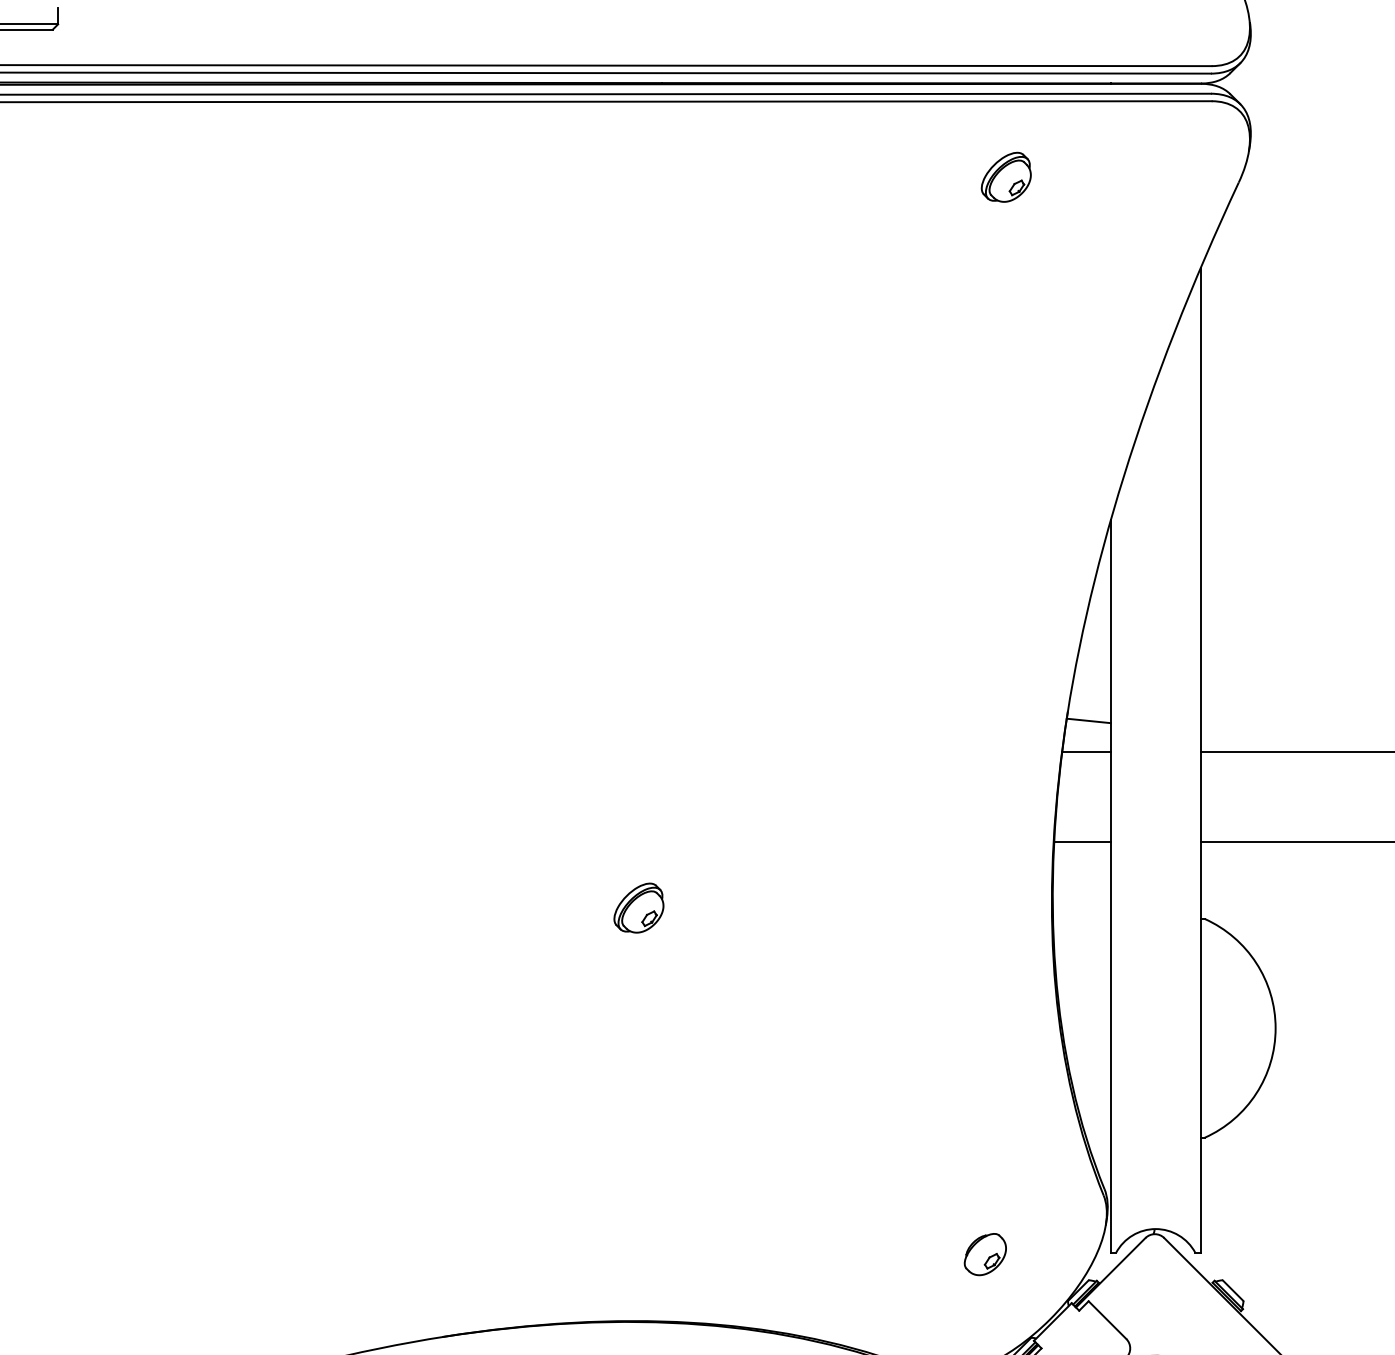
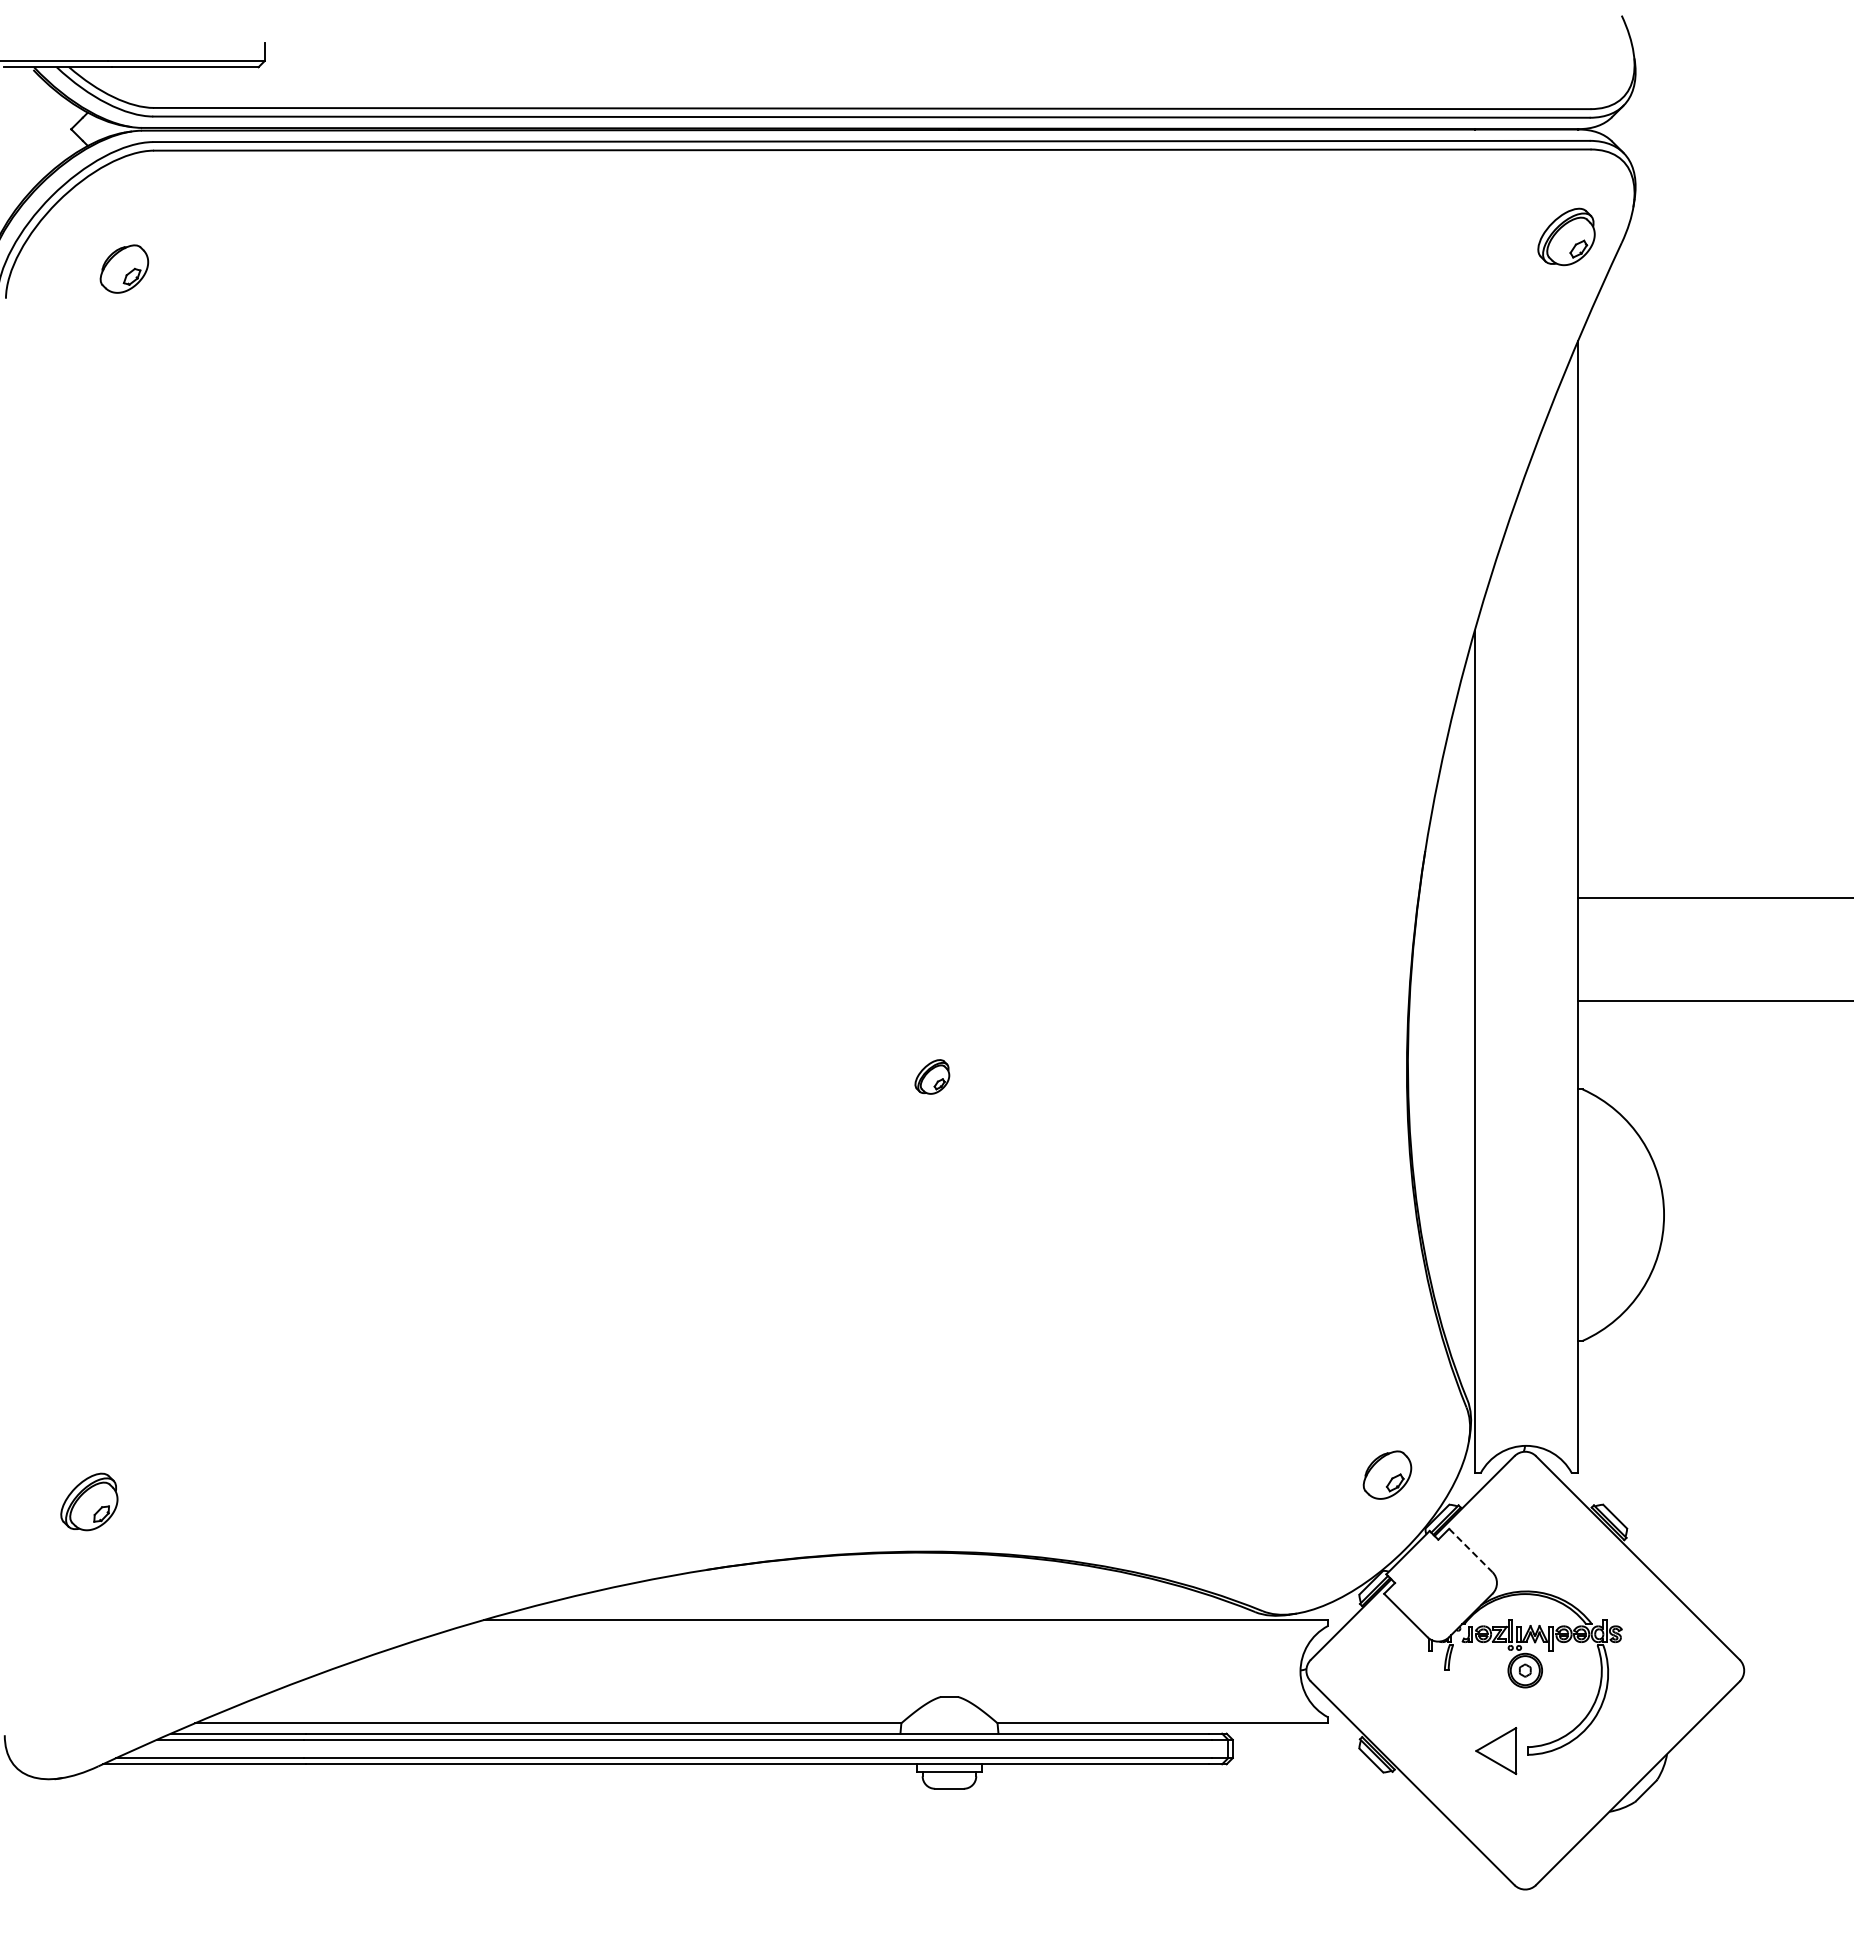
part: (1006, 176) -> (1566, 236), moved
line: (1088, 720) -> (1449, 861), removed
line: (1086, 751) -> (1446, 897), removed
line: (1081, 841) -> (1441, 1000), removed
part: (639, 907) -> (932, 1076), size x0.6
part: (985, 1253) -> (1387, 1474), moved
line: (1107, 1320) -> (1470, 1550), solid -> dashed

